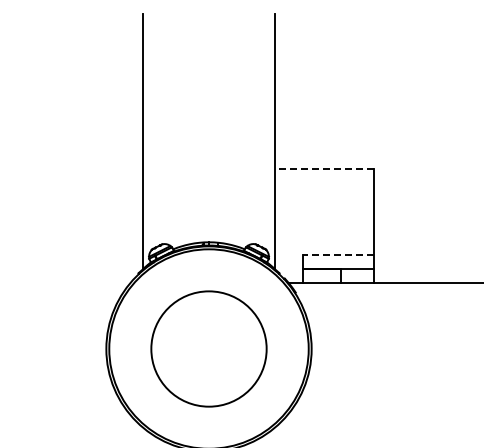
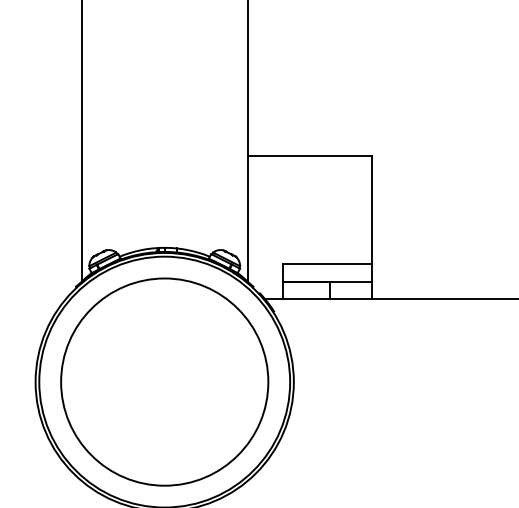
line: (323, 169) -> (308, 156), dashed -> solid
line: (337, 254) -> (326, 263), dashed -> solid
circle: (208, 348) -> (164, 381), size x1.43

